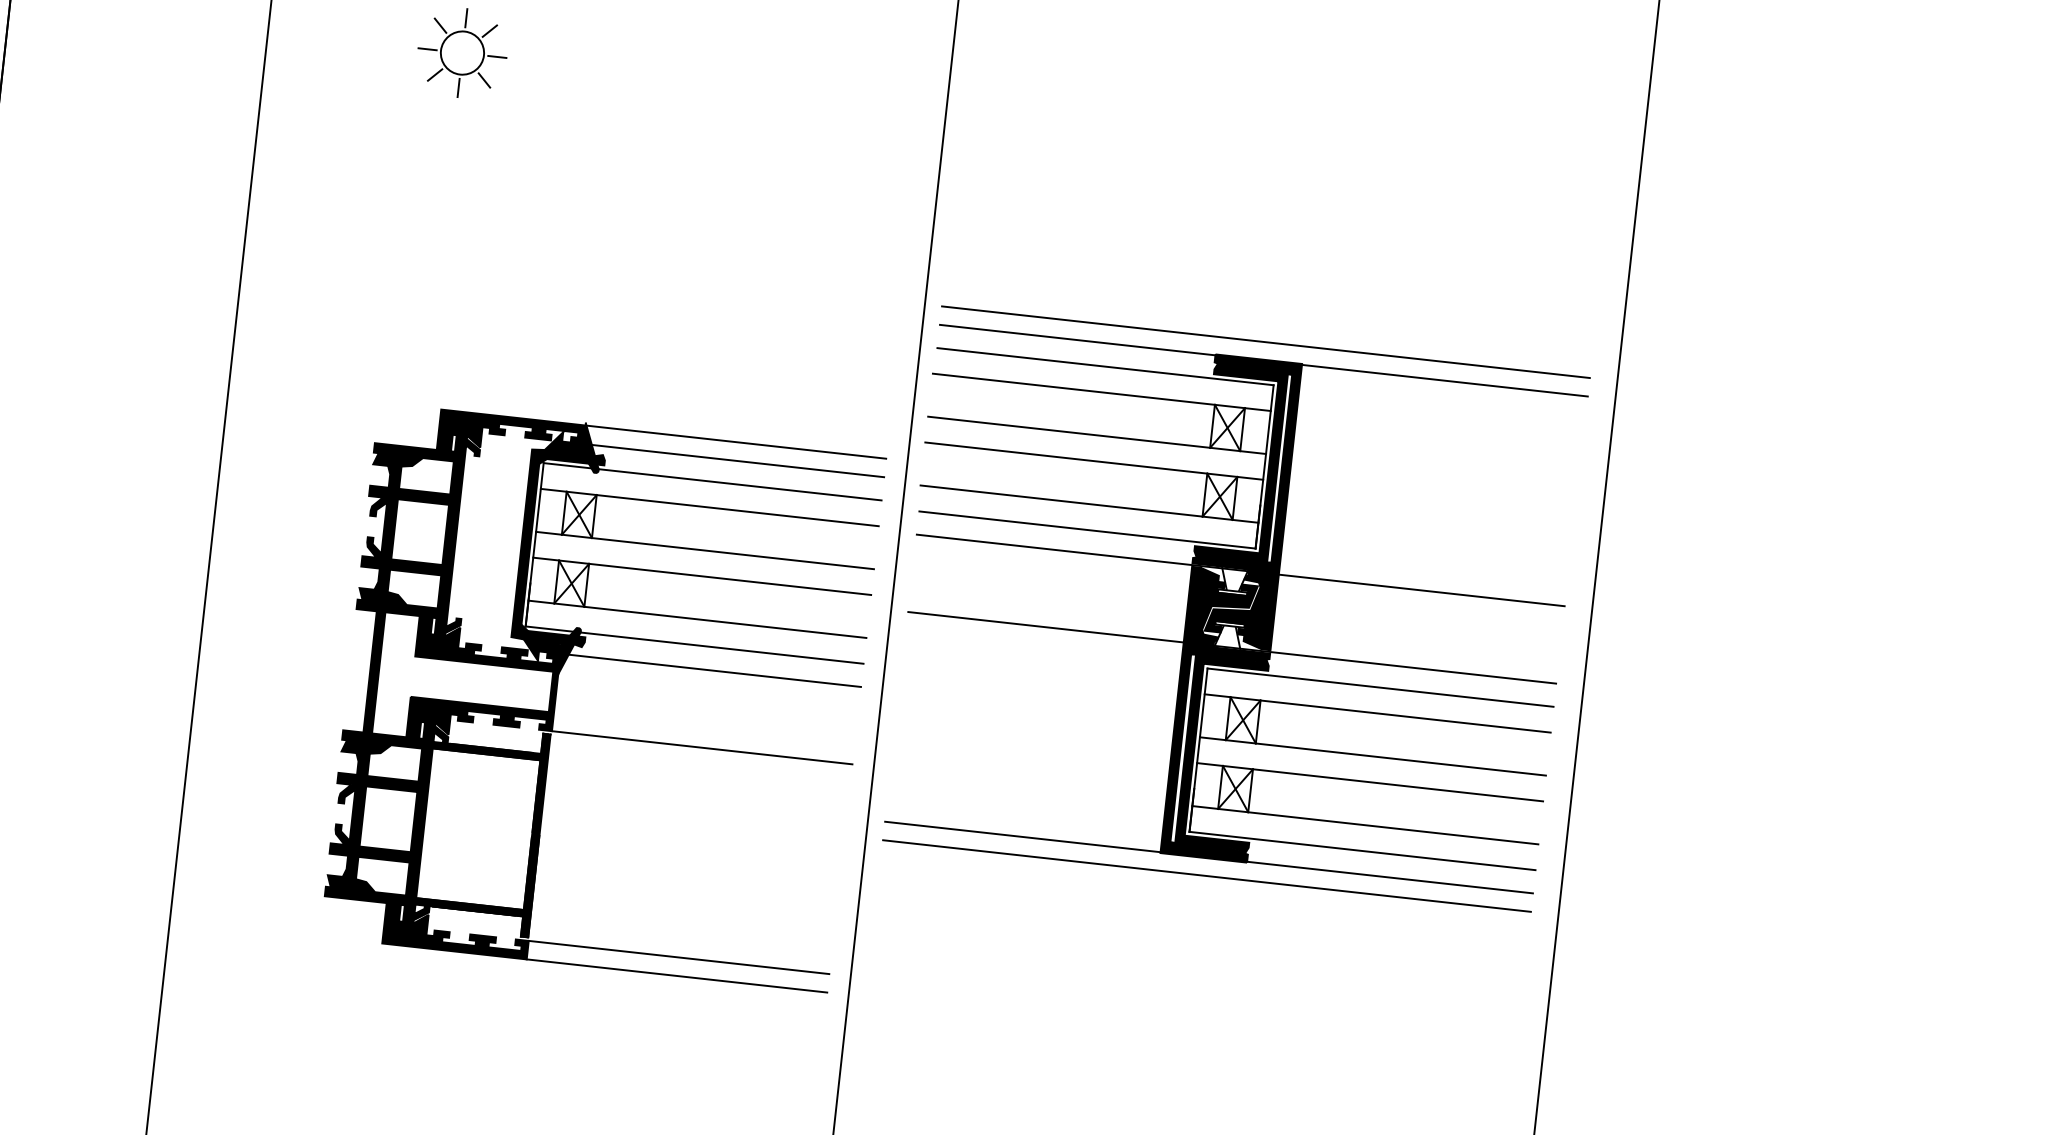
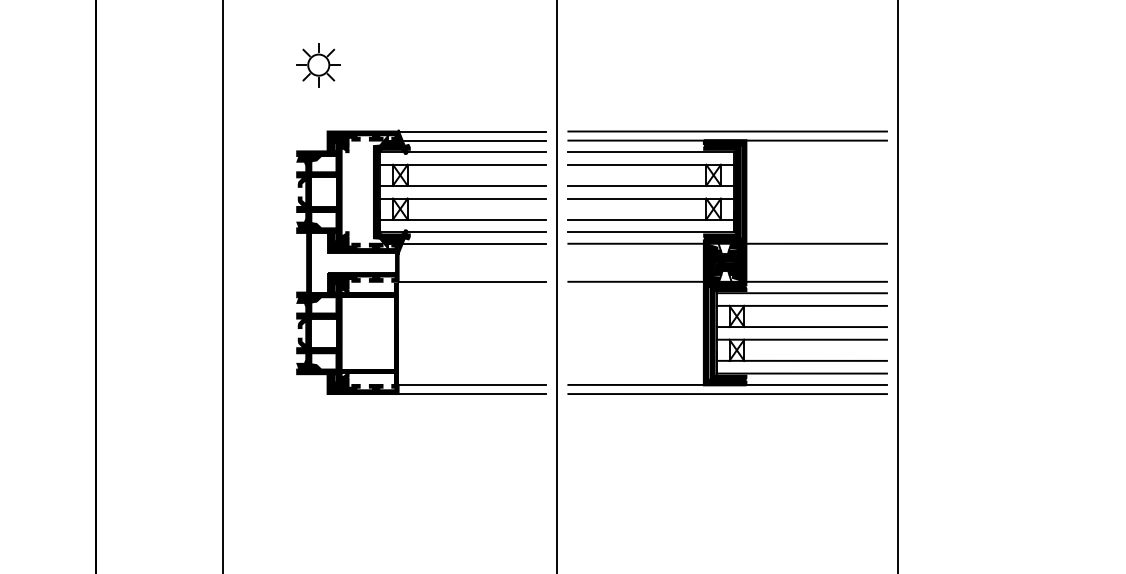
part: (1236, 608) -> (727, 262), moved
part: (606, 660) -> (421, 244), moved

